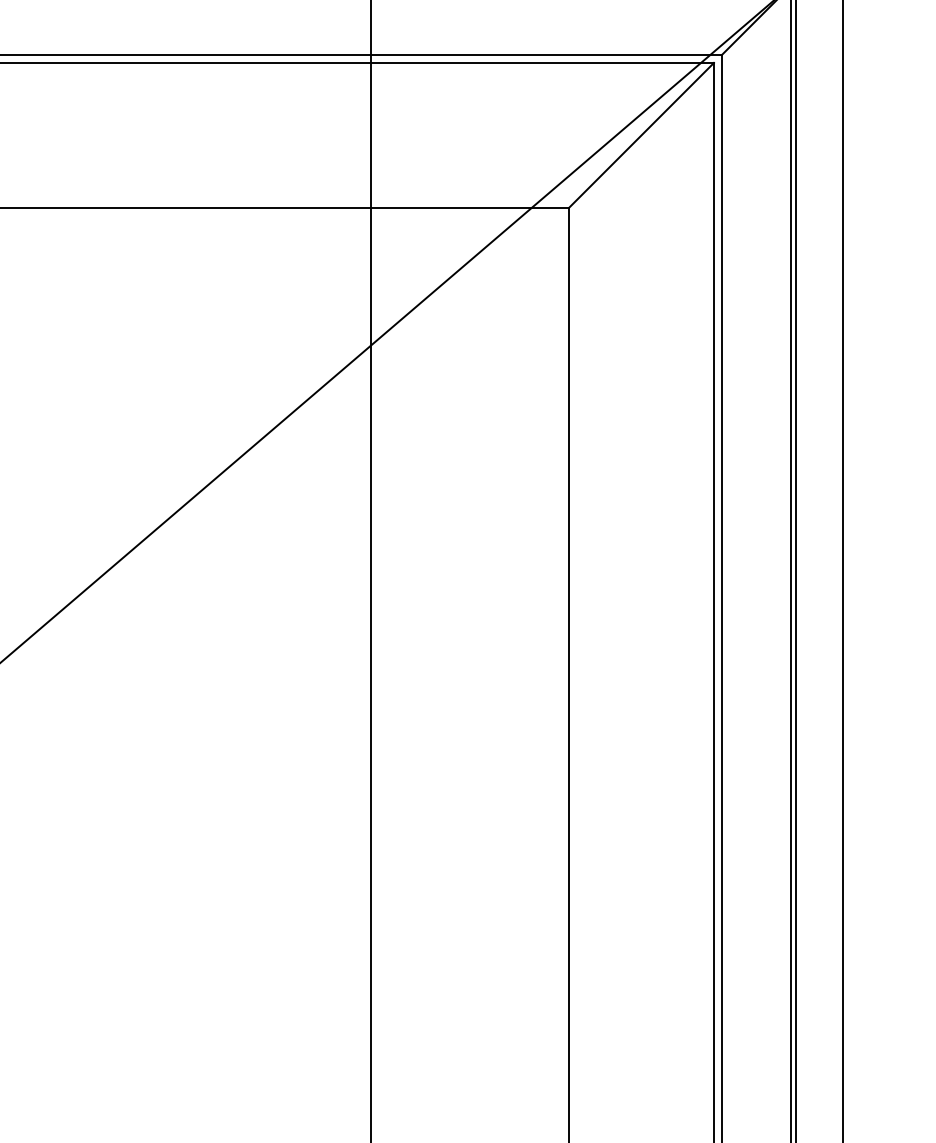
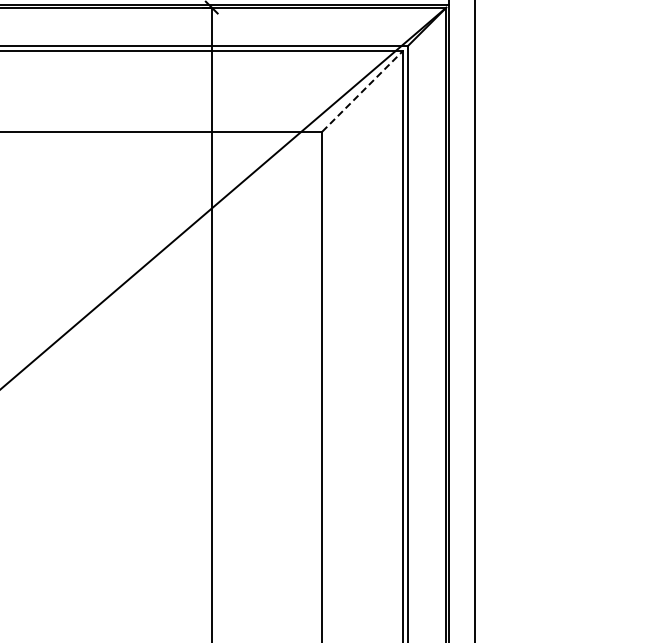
line: (642, 134) -> (363, 90), solid -> dashed

